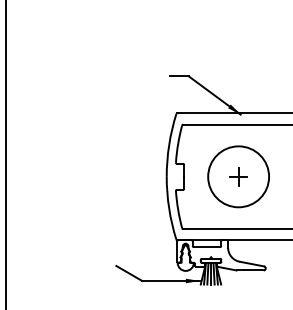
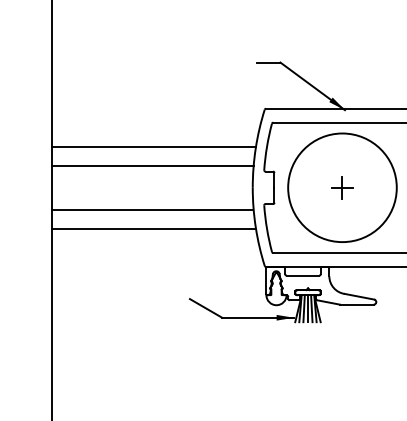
line: (87, 144) -> (153, 147), added
line: (86, 159) -> (152, 166), added
circle: (238, 176) -> (342, 187), size x1.43
line: (86, 194) -> (152, 209), added
line: (87, 209) -> (153, 228), added

